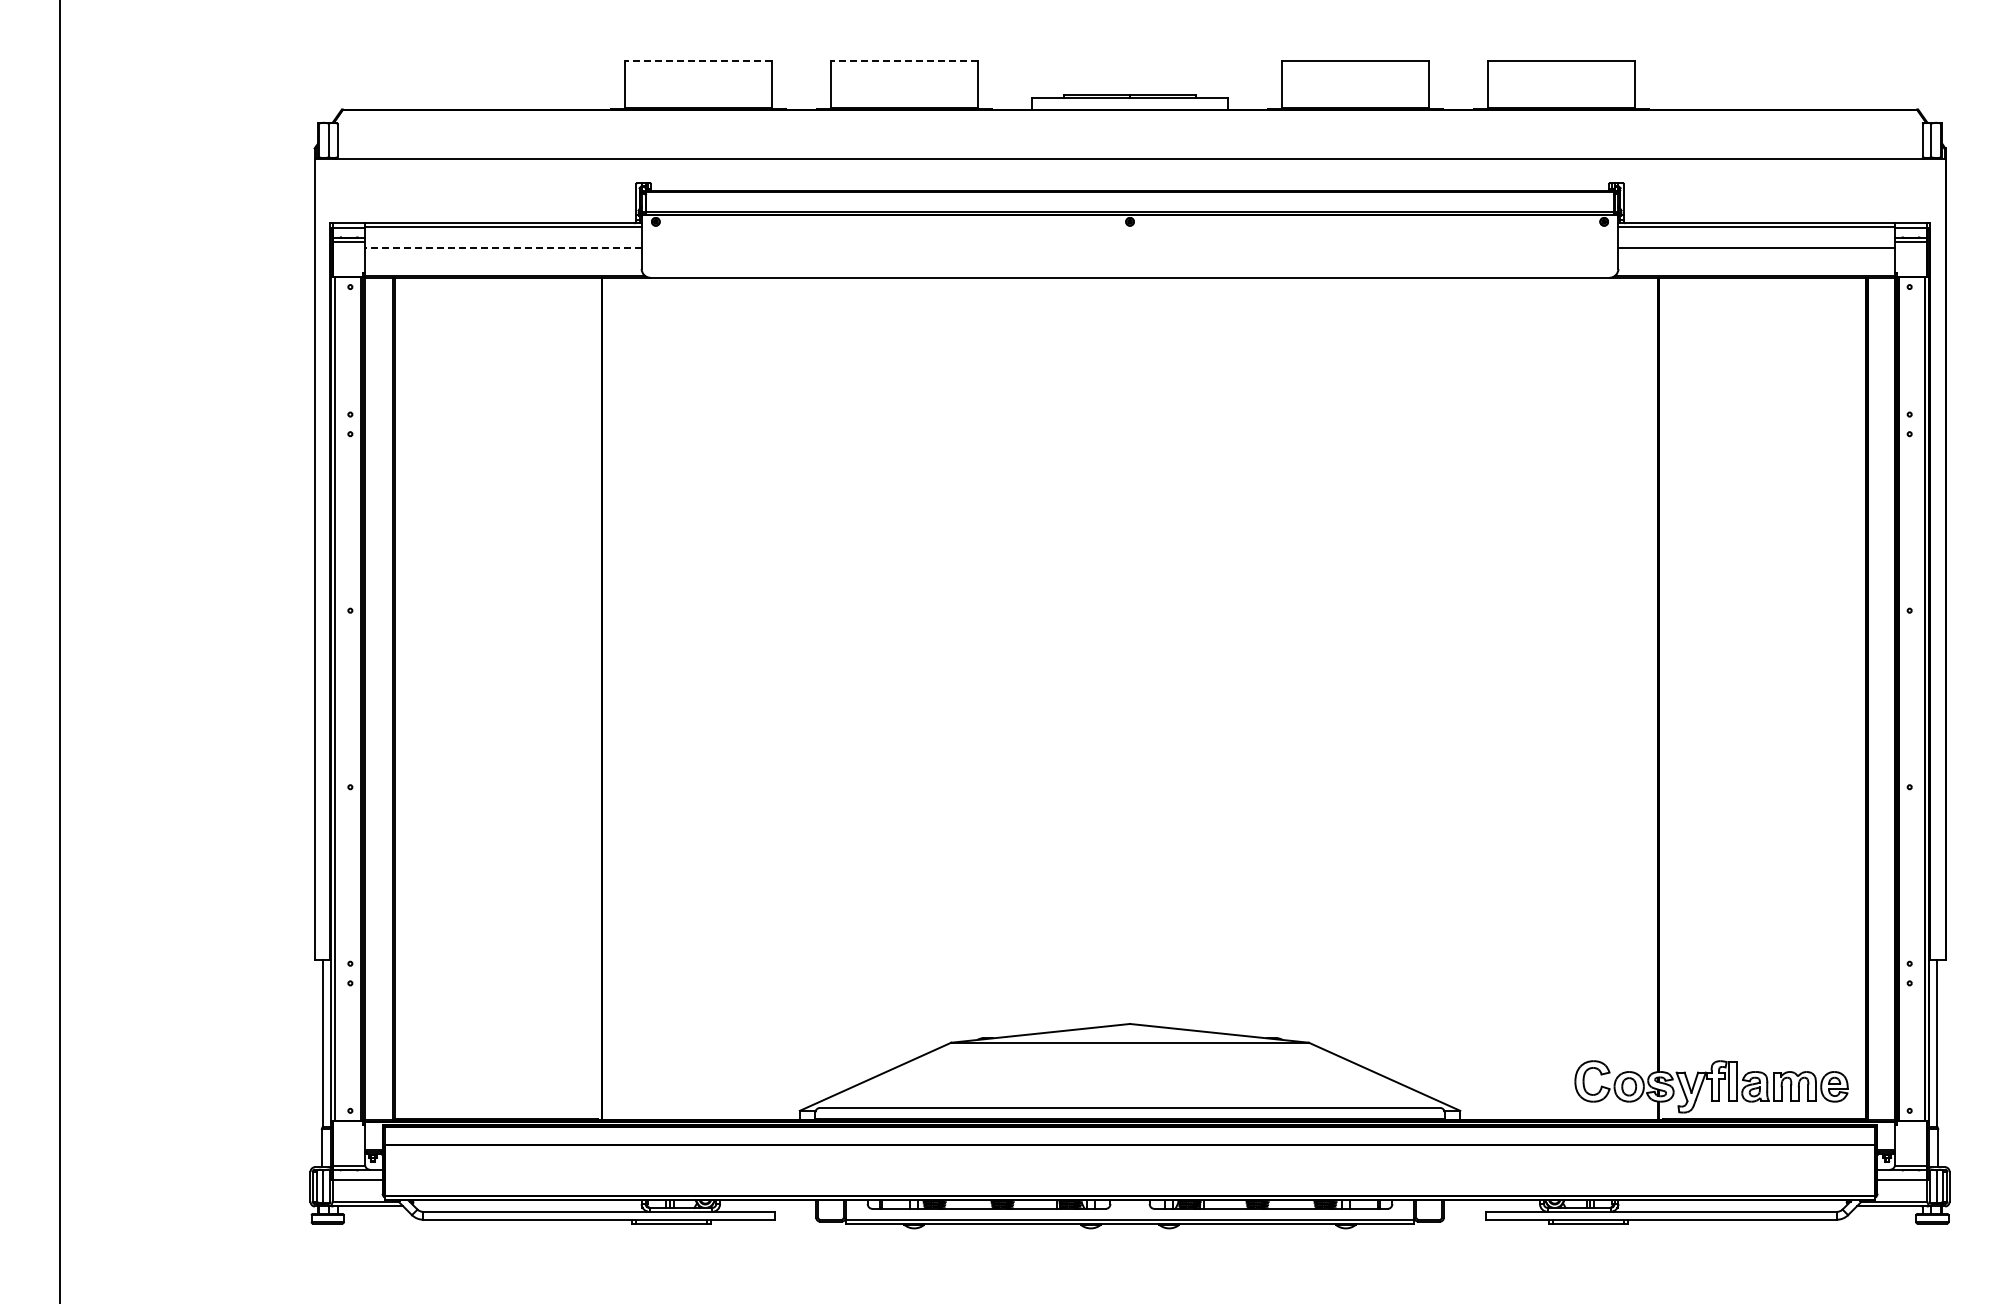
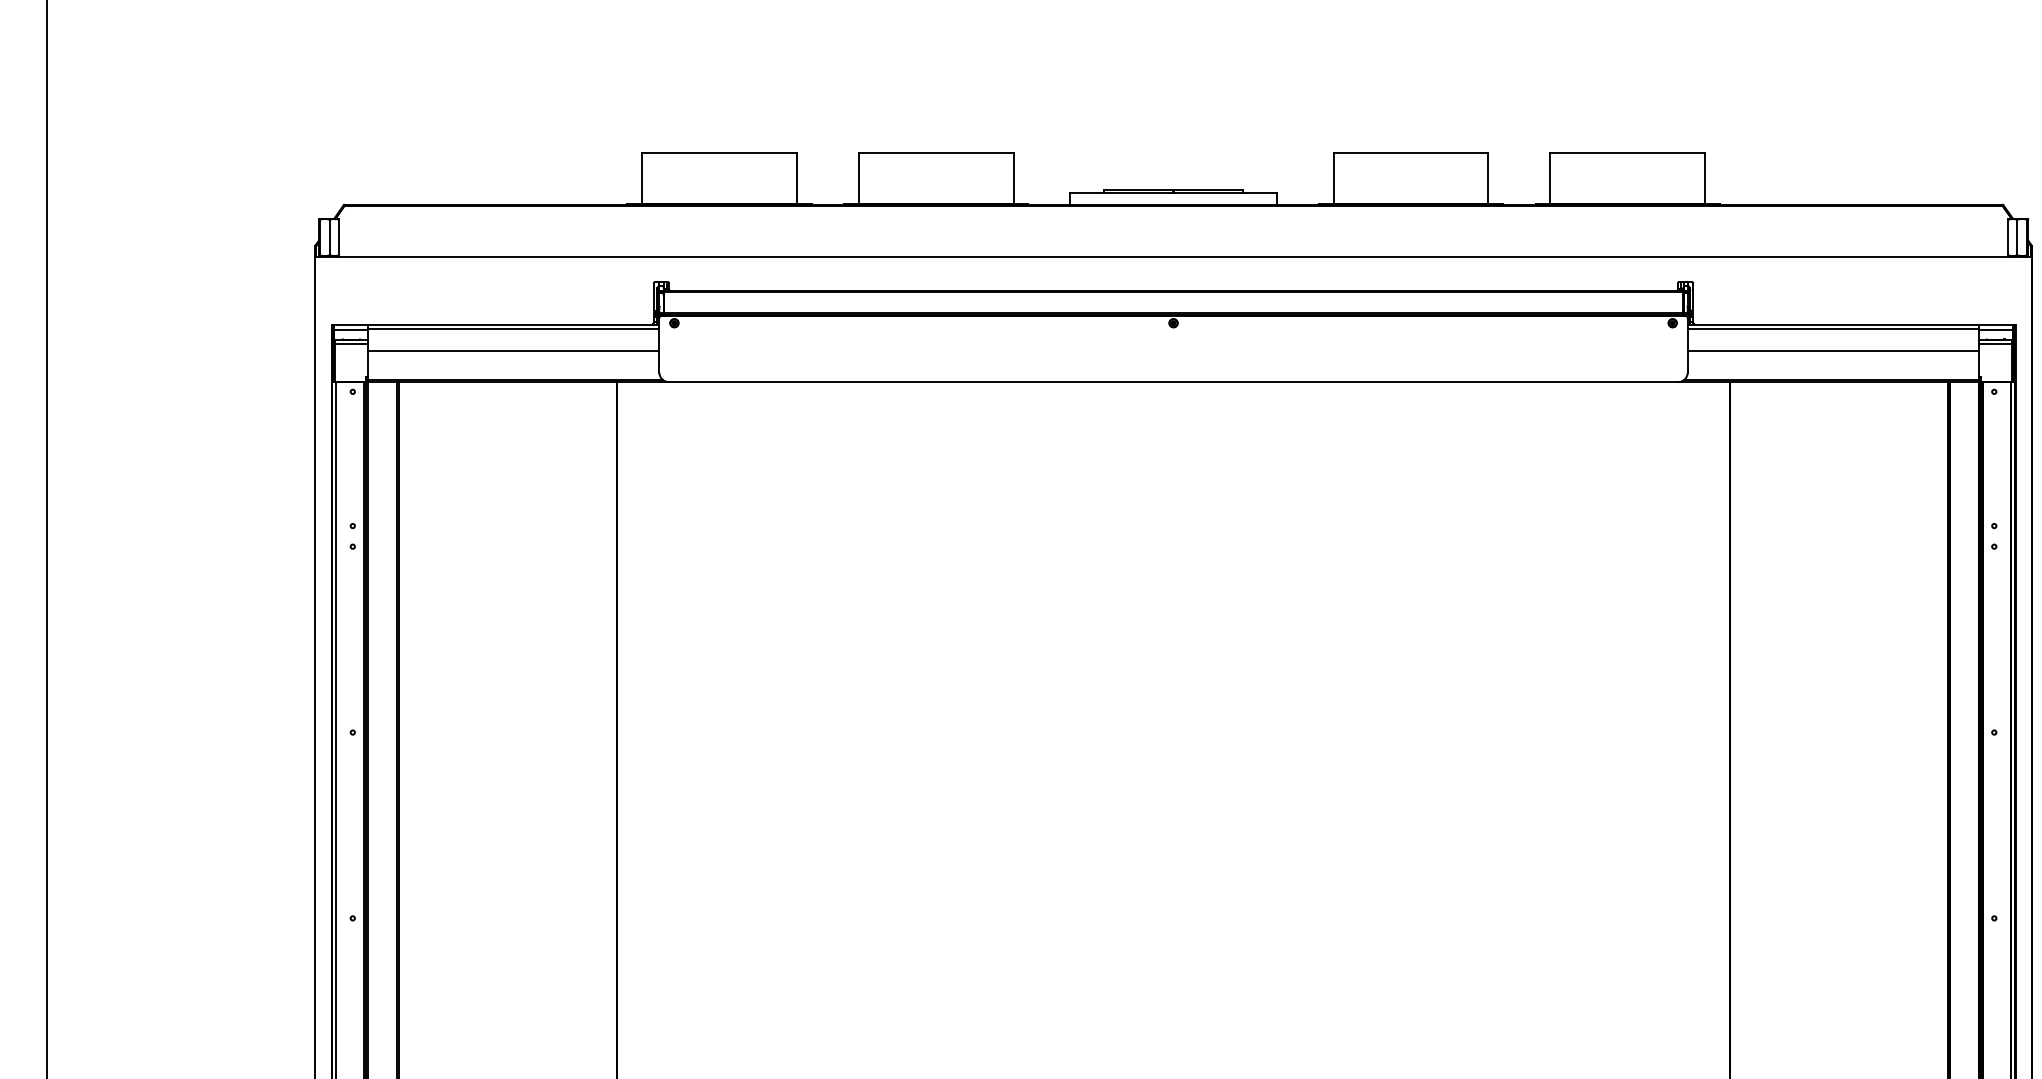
line: (698, 60) -> (719, 153), dashed -> solid
line: (904, 60) -> (936, 153), dashed -> solid
line: (502, 248) -> (512, 351), dashed -> solid

